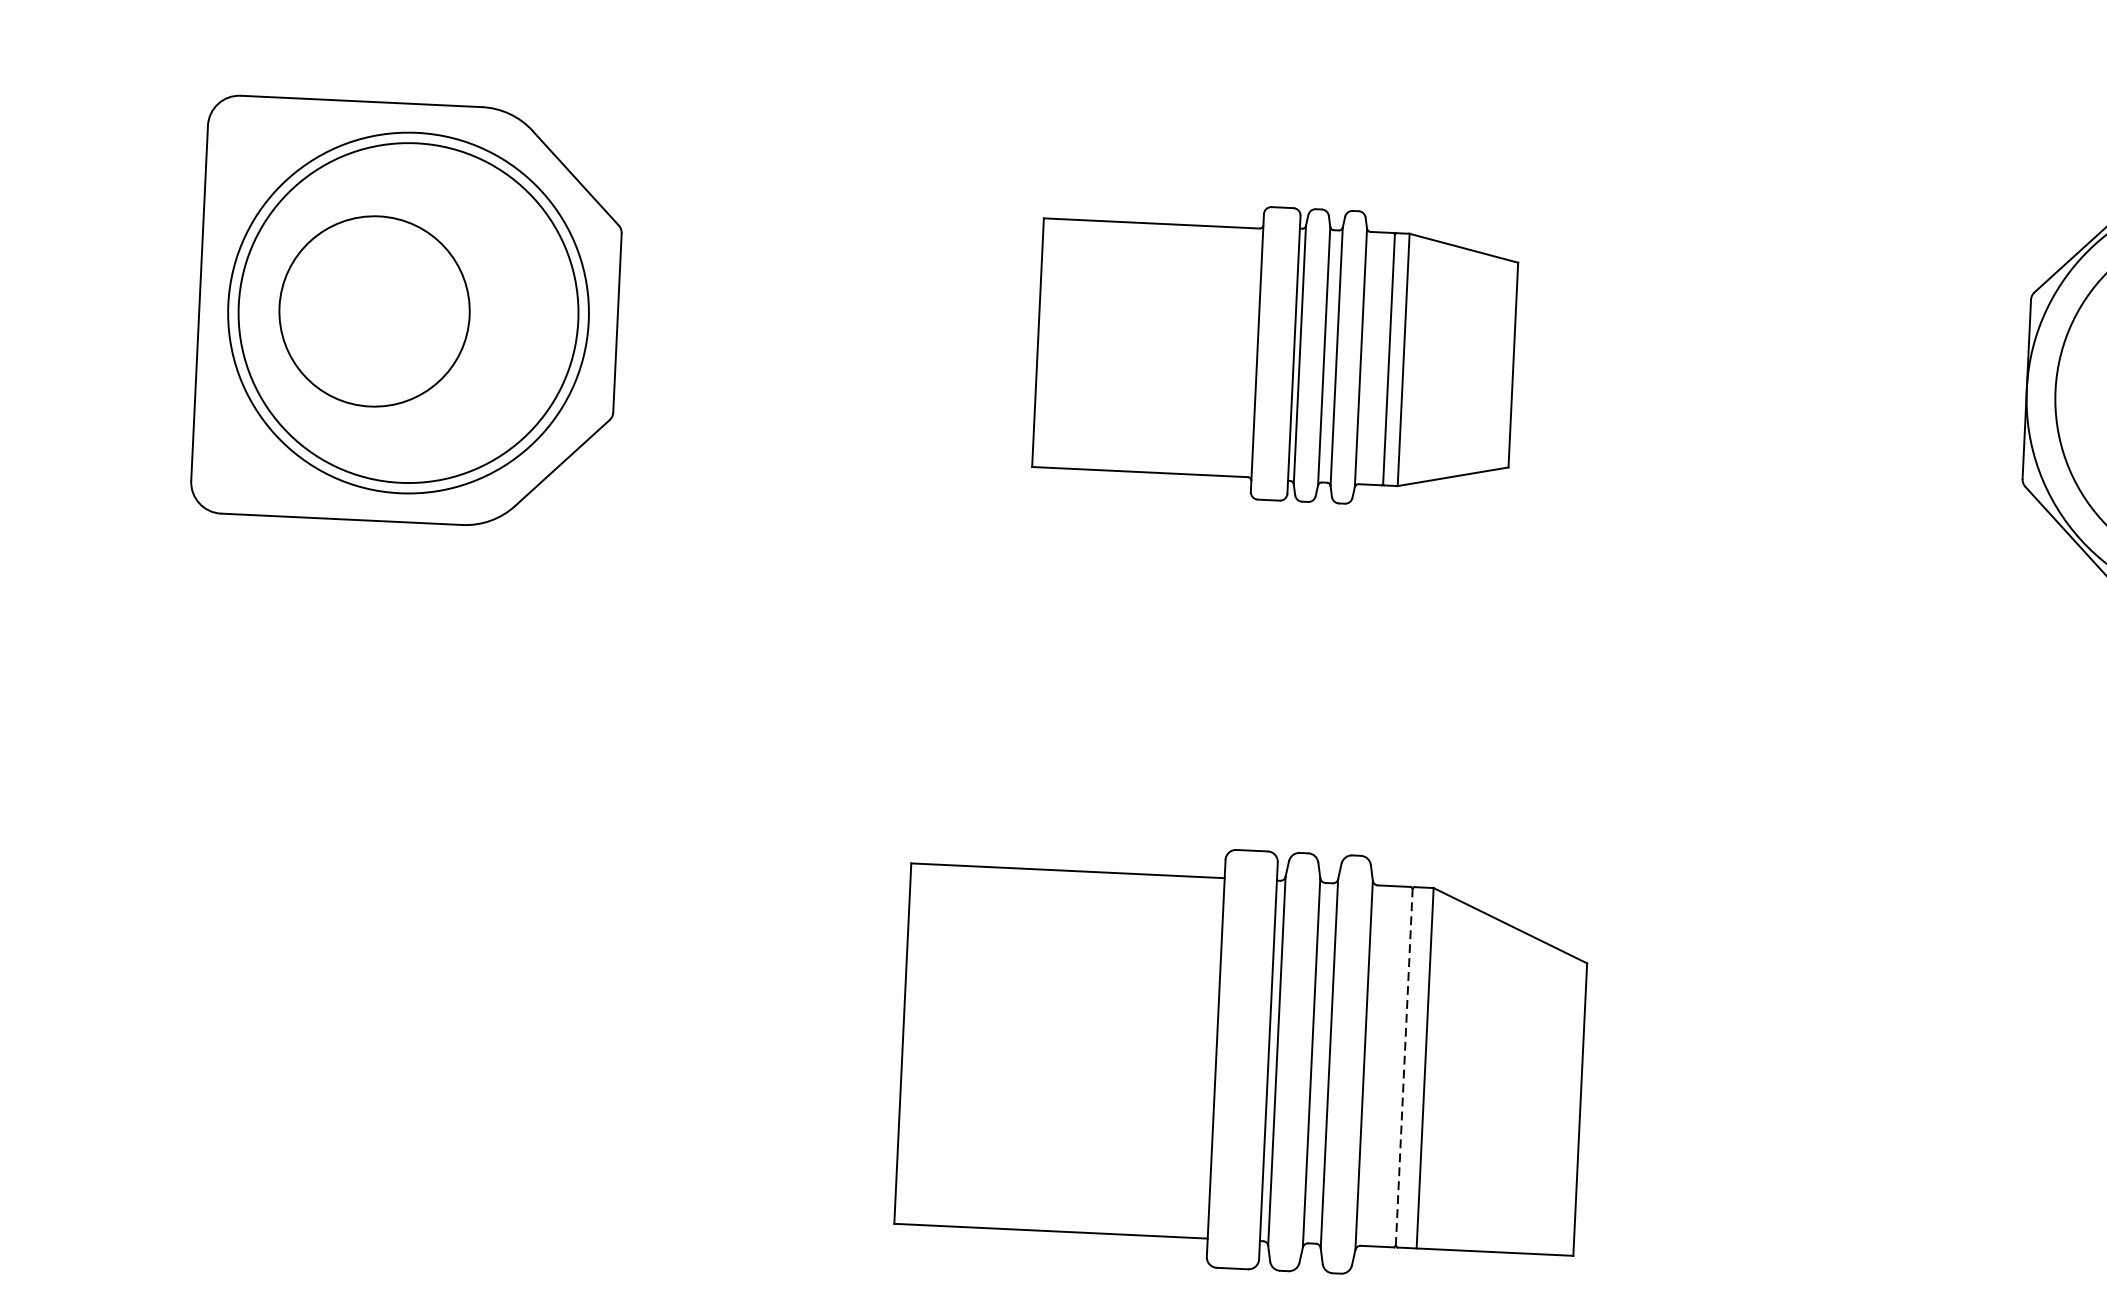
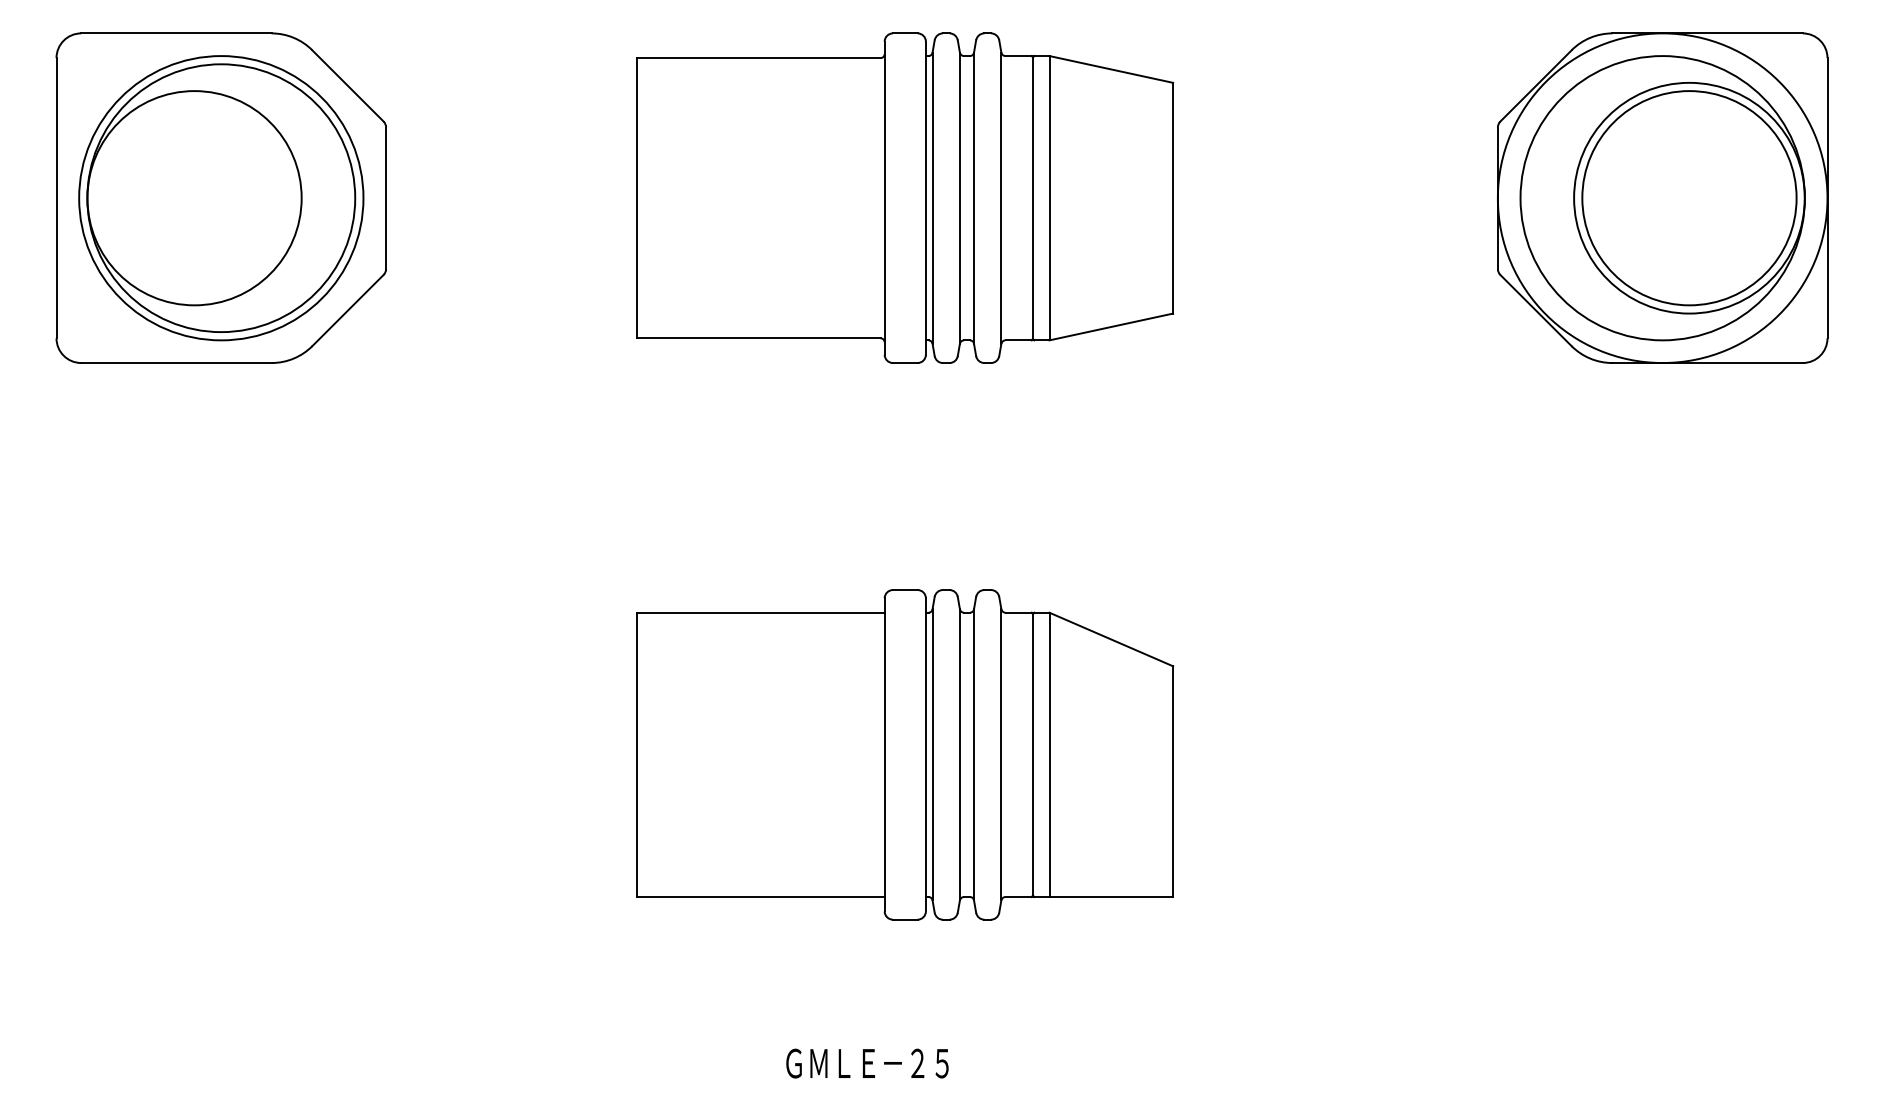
circle: (374, 311) -> (194, 198), size x1.43
part: (1275, 353) -> (905, 197), size x1.43
line: (1404, 1066) -> (1033, 754), dashed -> solid

